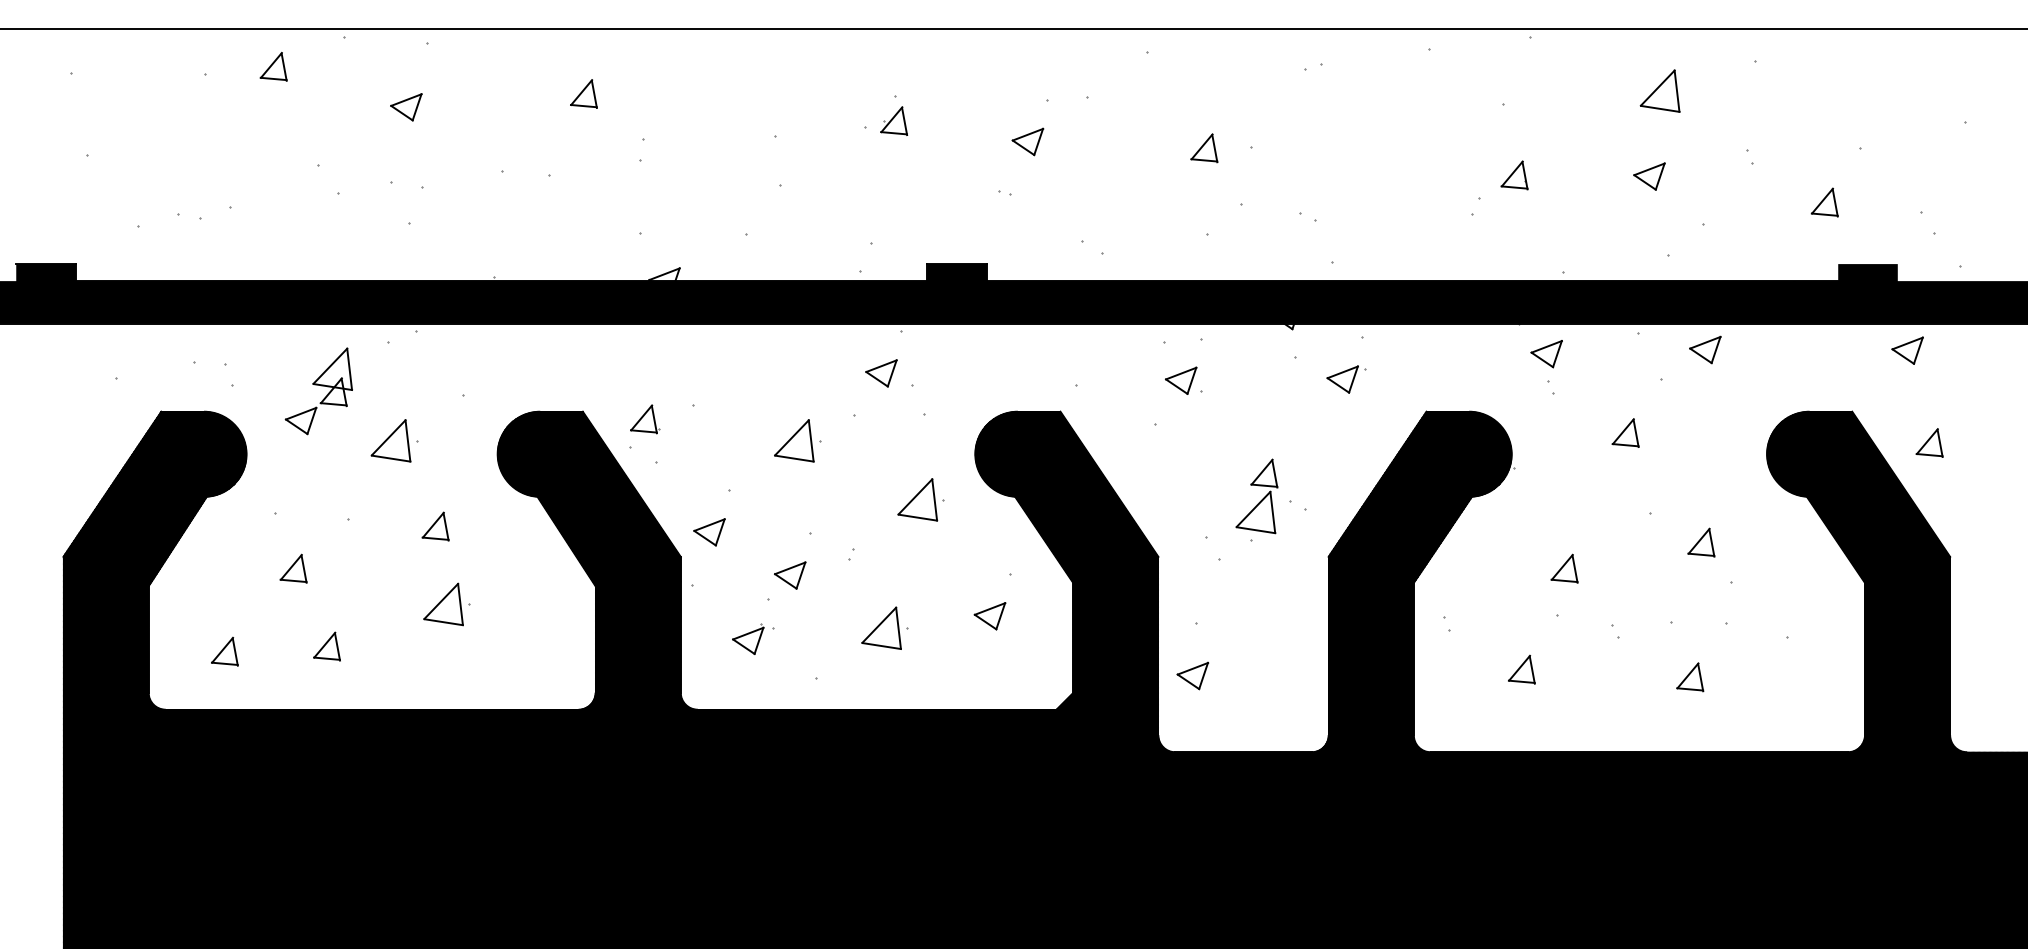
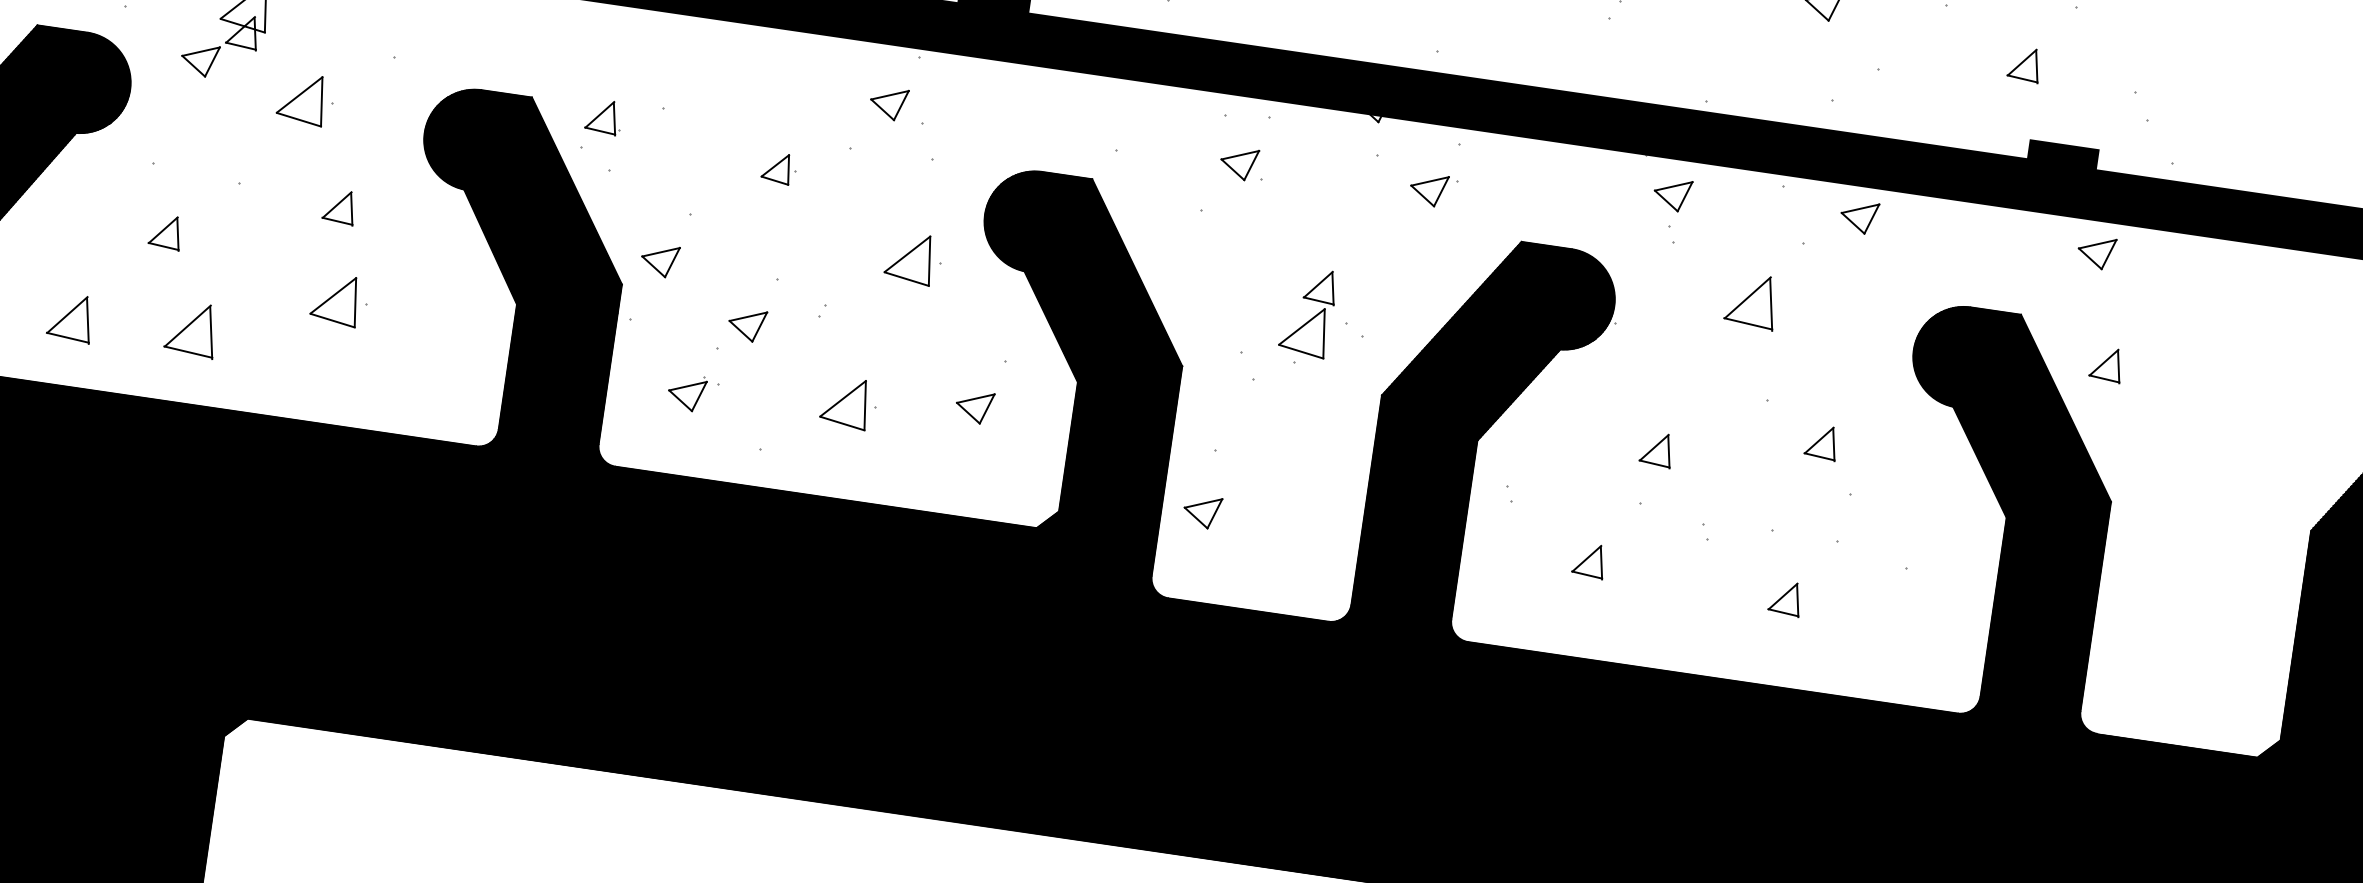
part: (1625, 432) -> (1751, 300), size x1.6
part: (797, 440) -> (778, 168), size x0.6
part: (326, 646) -> (191, 329), size x1.6
part: (224, 651) -> (70, 317), size x1.4

